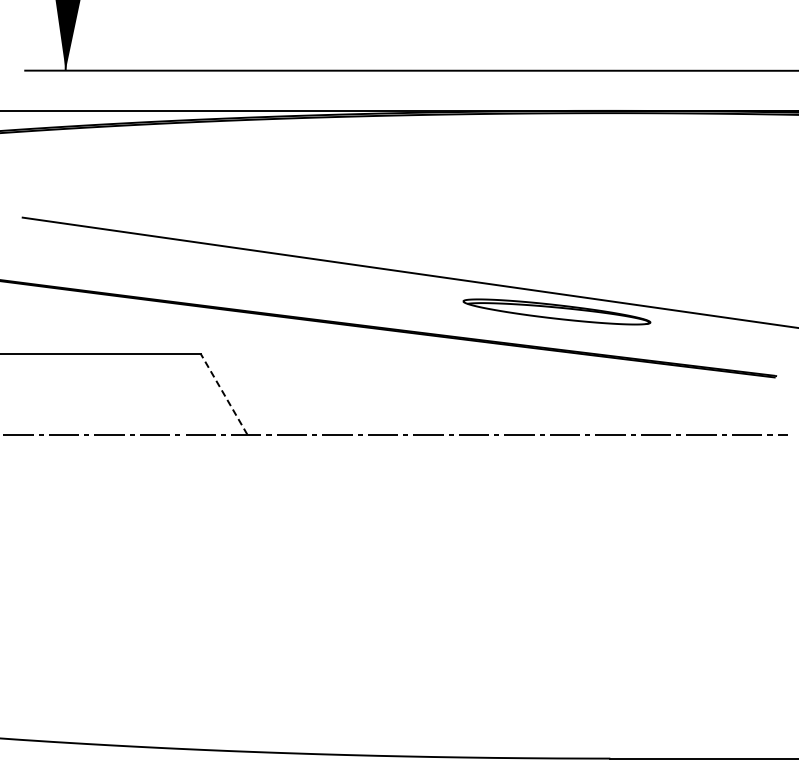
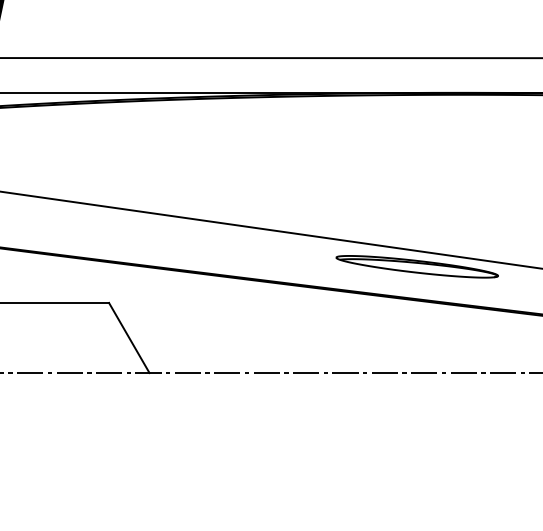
line: (224, 394) -> (129, 338), dashed -> solid

